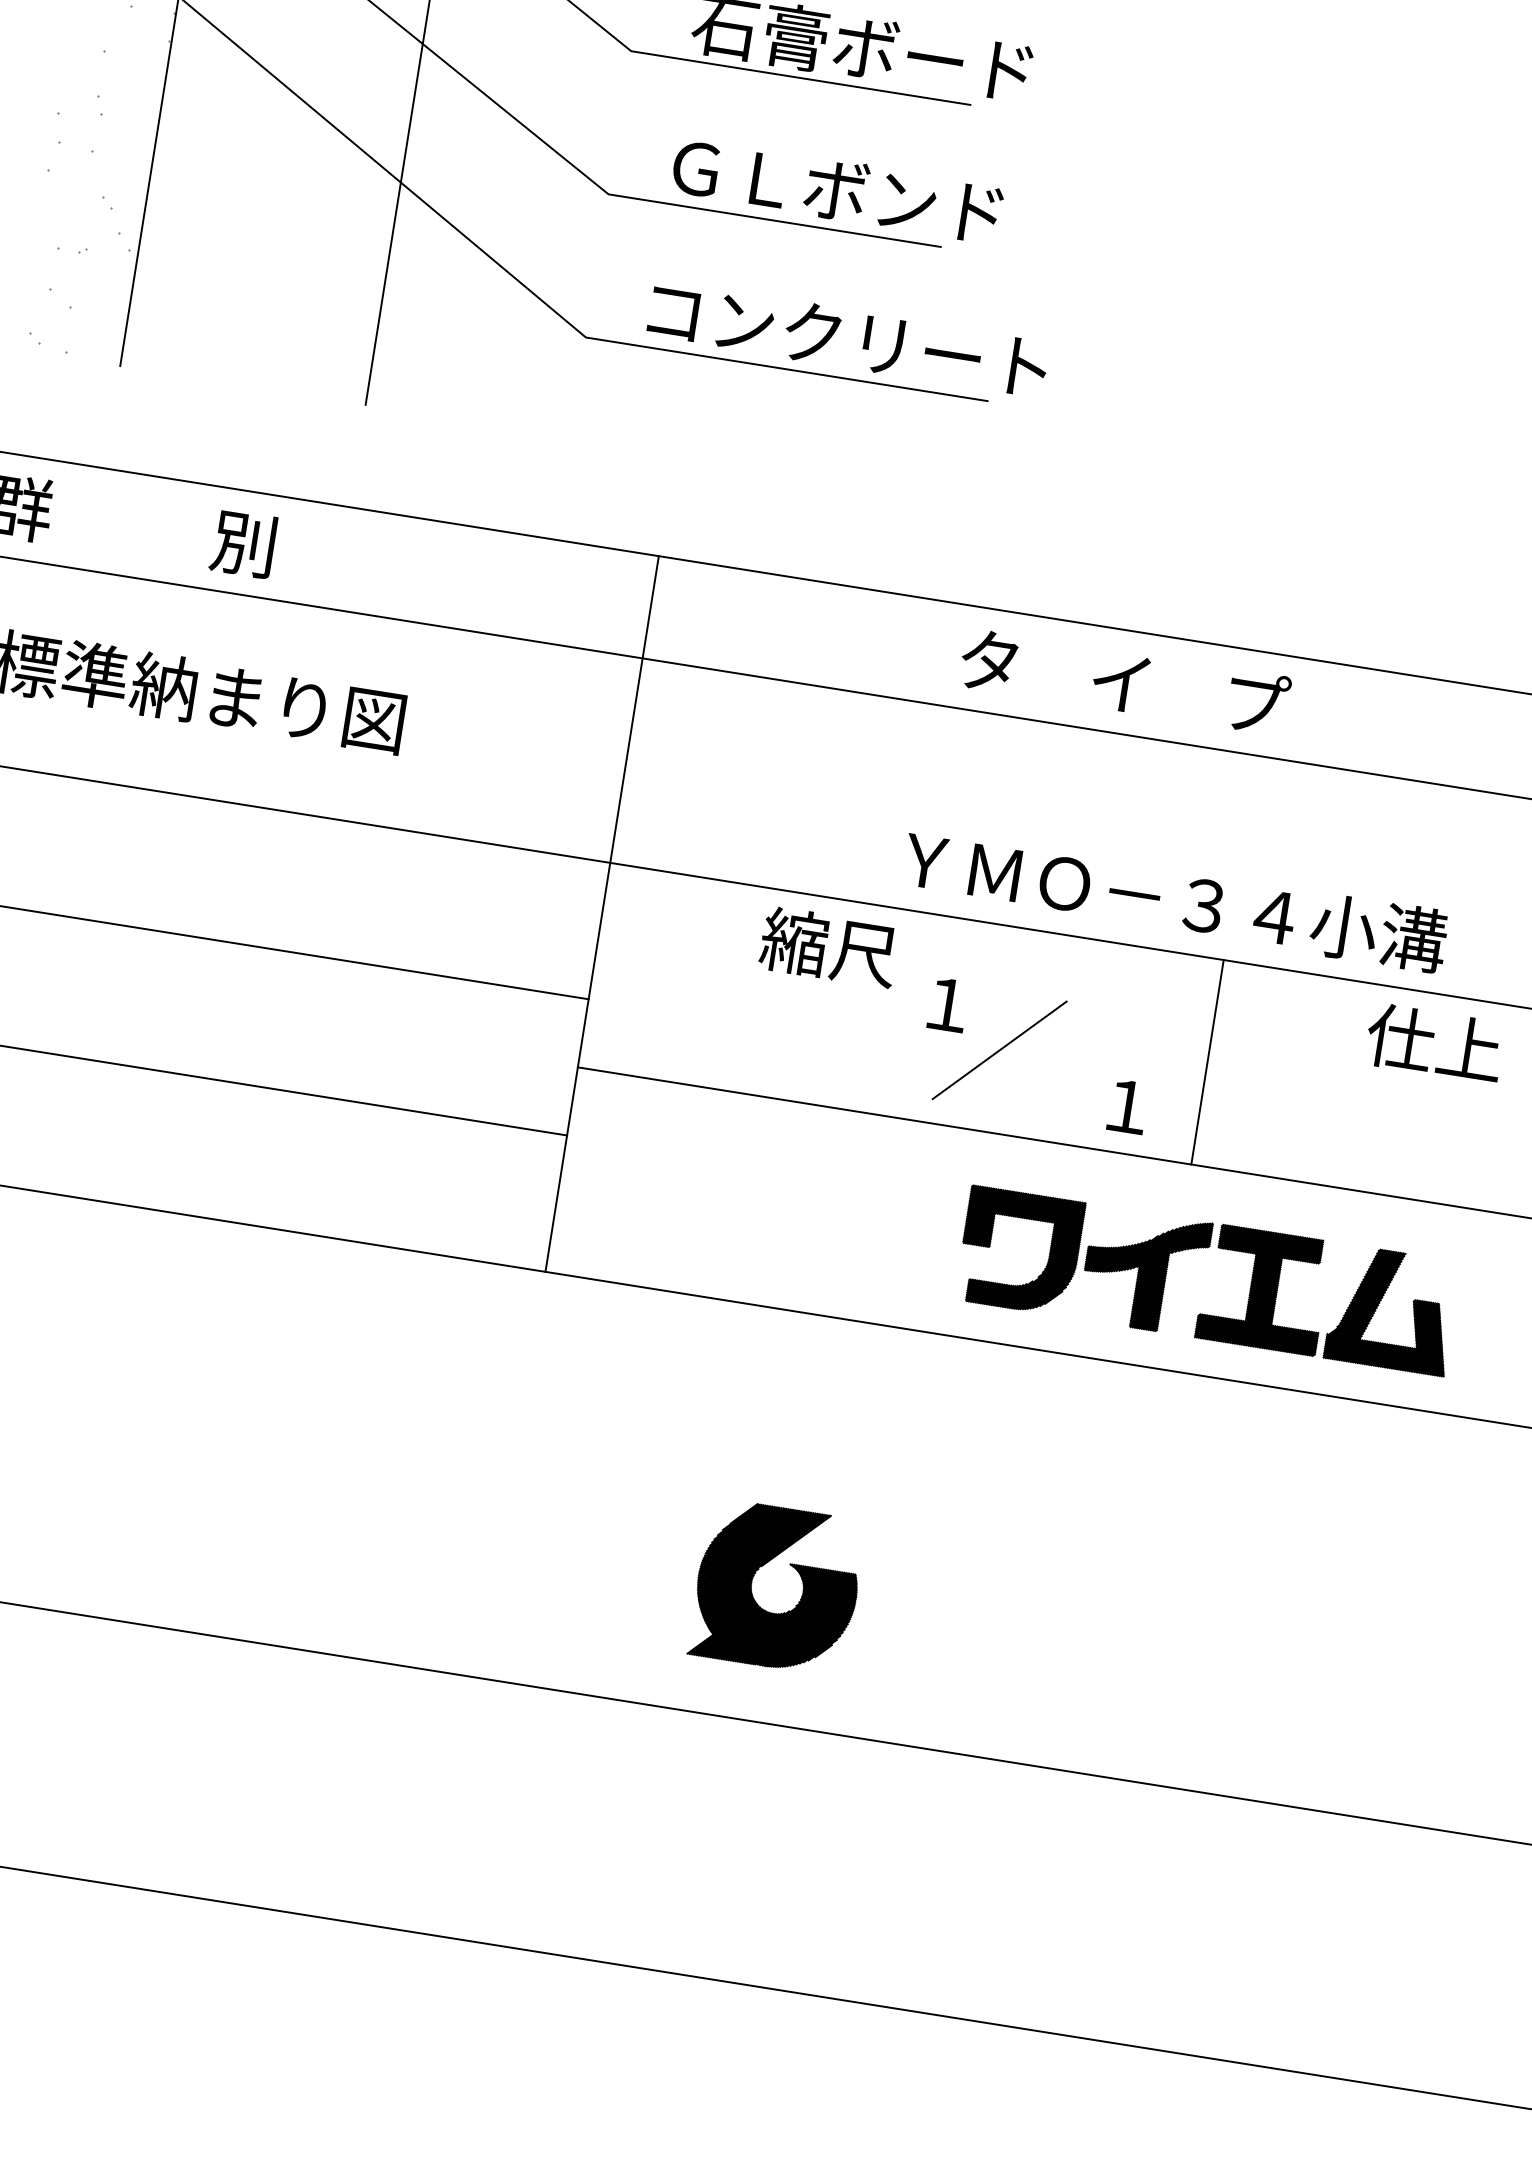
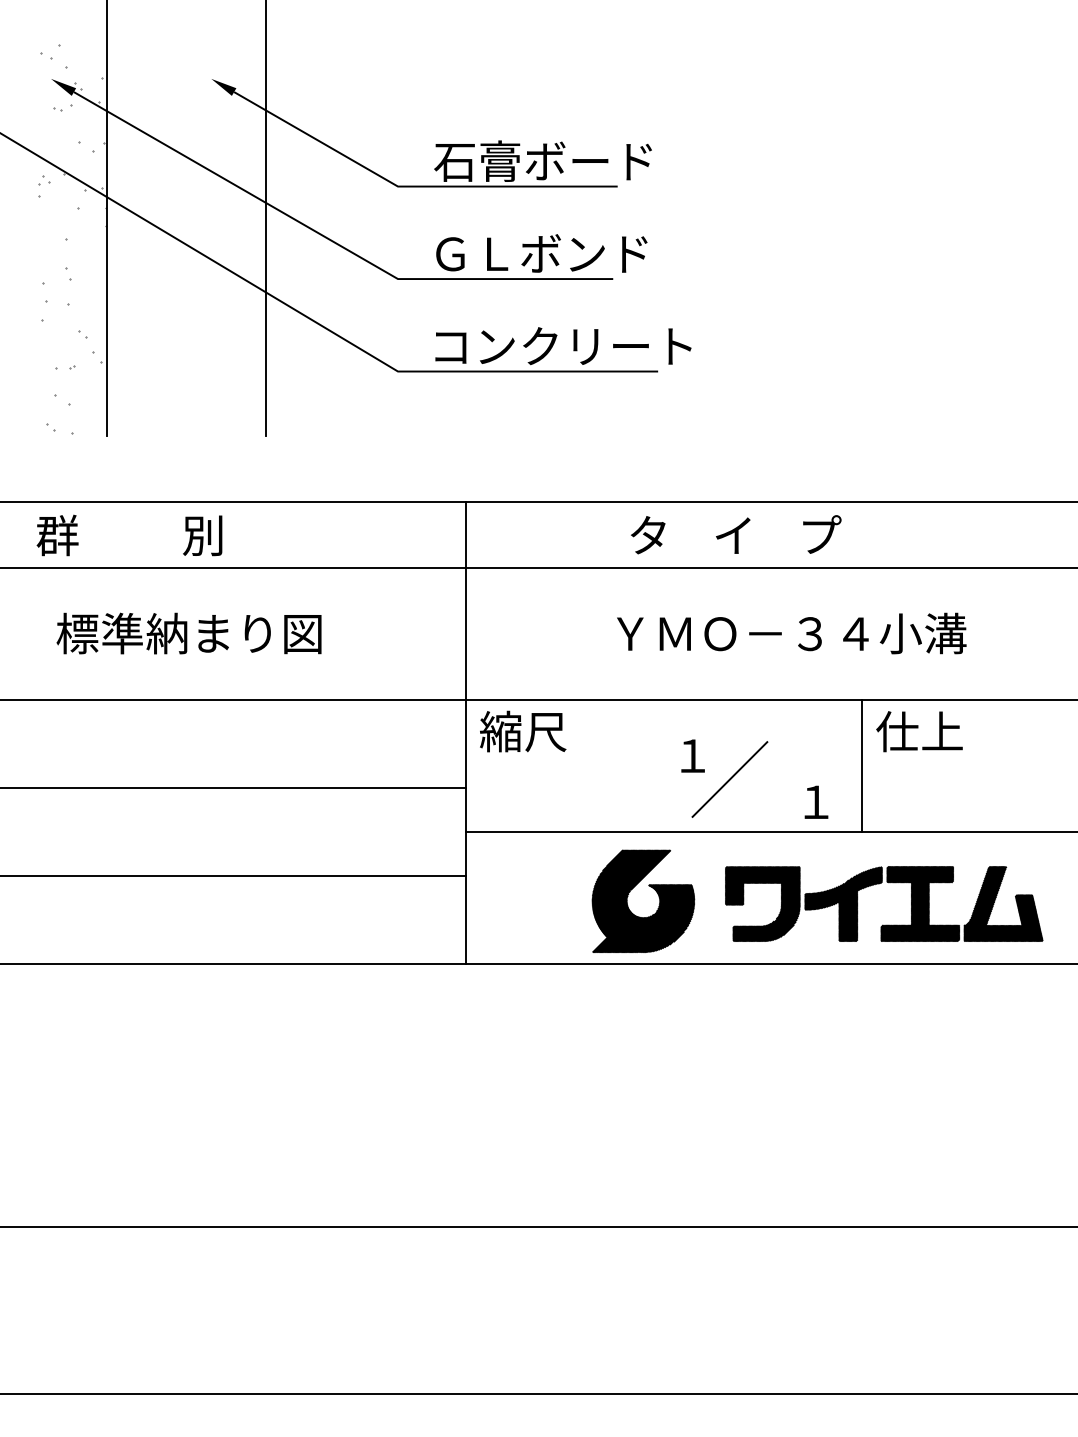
text: (1125, 681) -> (736, 534), moved
text: (1175, 900) -> (791, 633), moved
text: (829, 947) -> (523, 731), moved
text: (1434, 1043) -> (919, 731), moved
part: (791, 1567) -> (650, 887), moved

